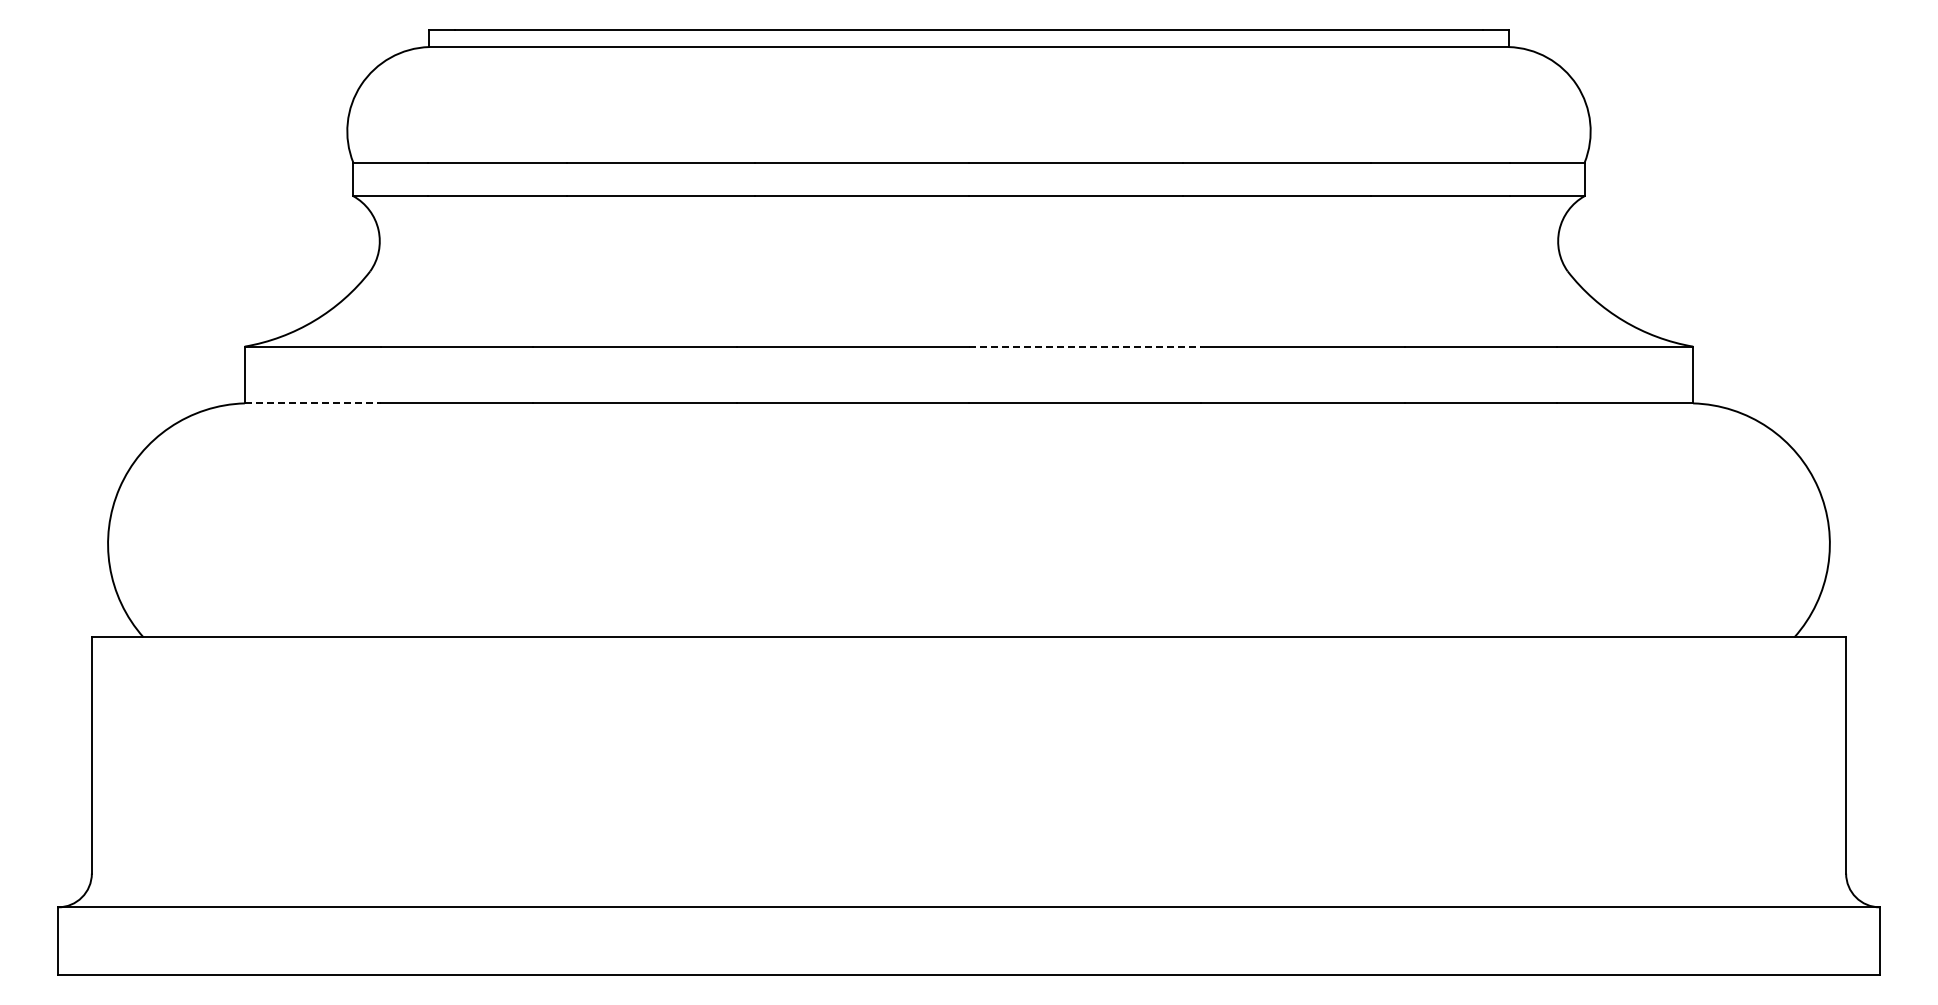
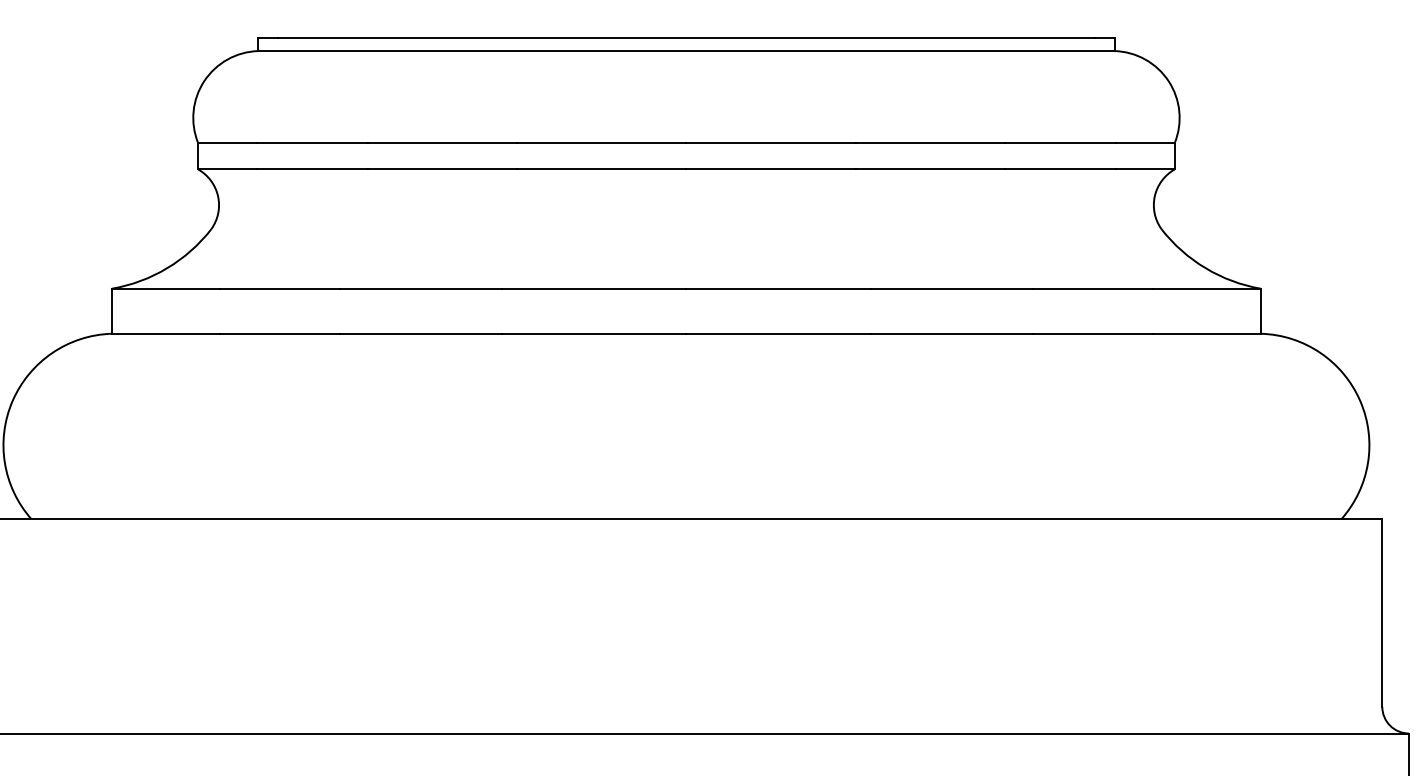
line: (1085, 346) -> (778, 288), dashed -> solid
line: (313, 403) -> (166, 333), dashed -> solid

